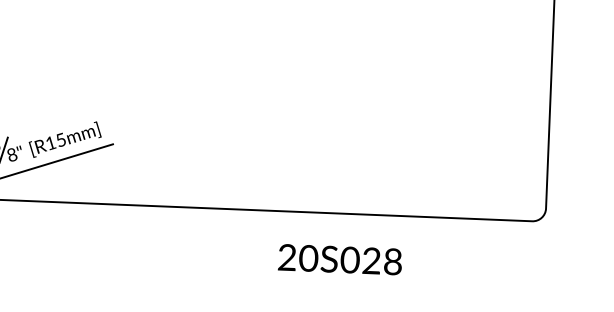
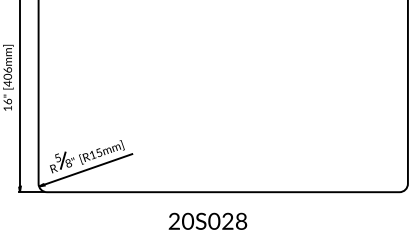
text: (339, 258) -> (207, 220), moved

